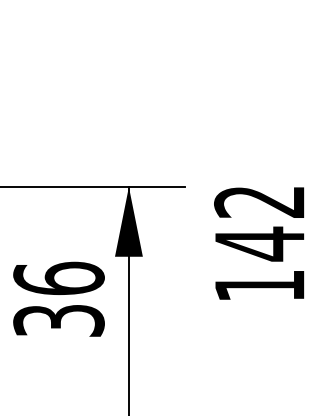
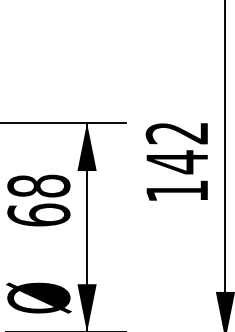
text: (58, 299) -> (38, 200), 36 -> 68

